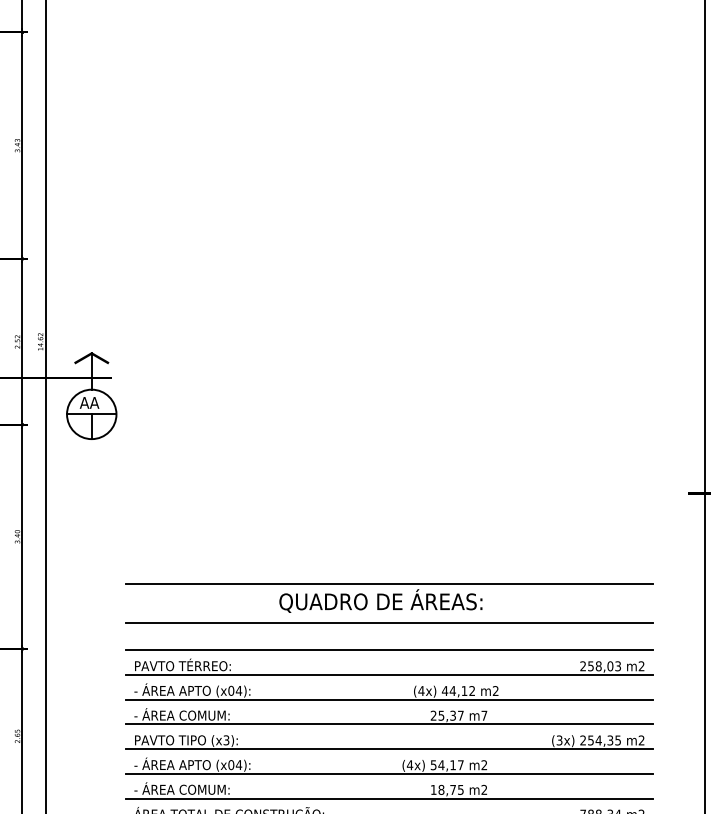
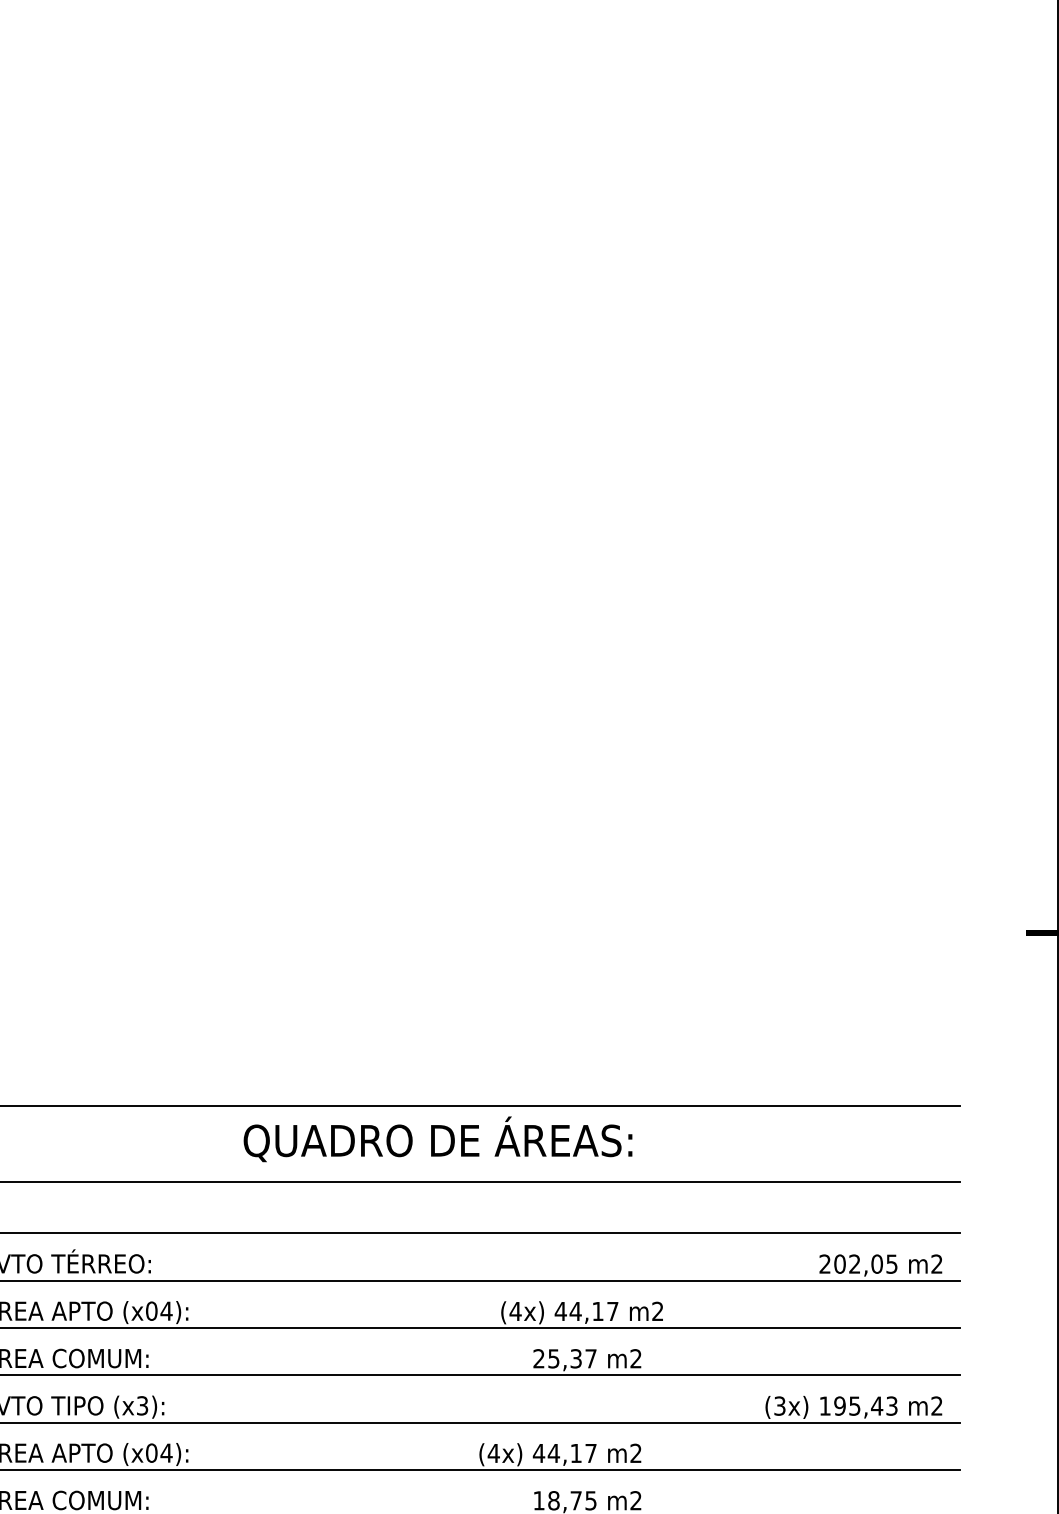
text: (604, 666) -> (865, 1264), 258,03 -> 202,05
text: (472, 690) -> (613, 1310), 44,12 -> 44,17
text: (484, 715) -> (636, 1358), m7 -> m2
text: (600, 740) -> (858, 1406), 254,35 -> 195,43
text: (433, 765) -> (538, 1453), 54,17 -> 44,17

